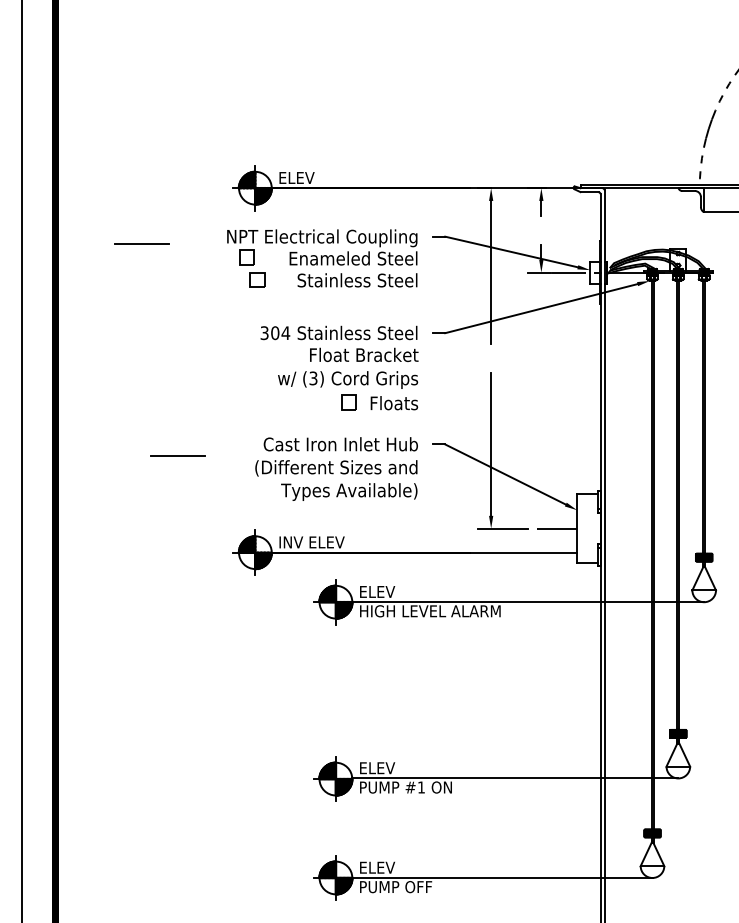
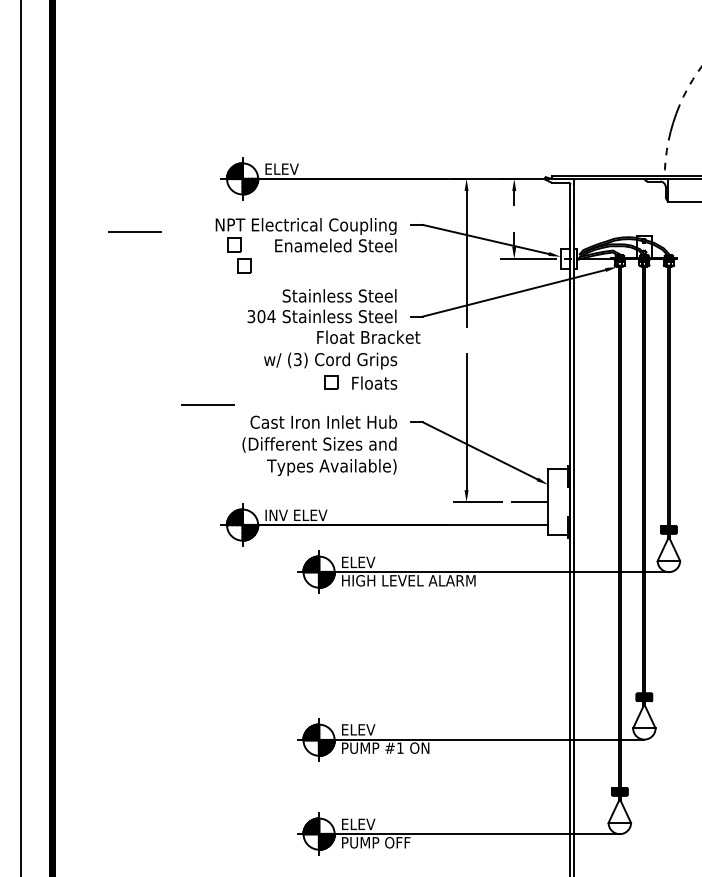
text: (357, 280) -> (339, 296), moved
text: (364, 354) -> (369, 336), moved
line: (177, 455) -> (207, 404), moved

